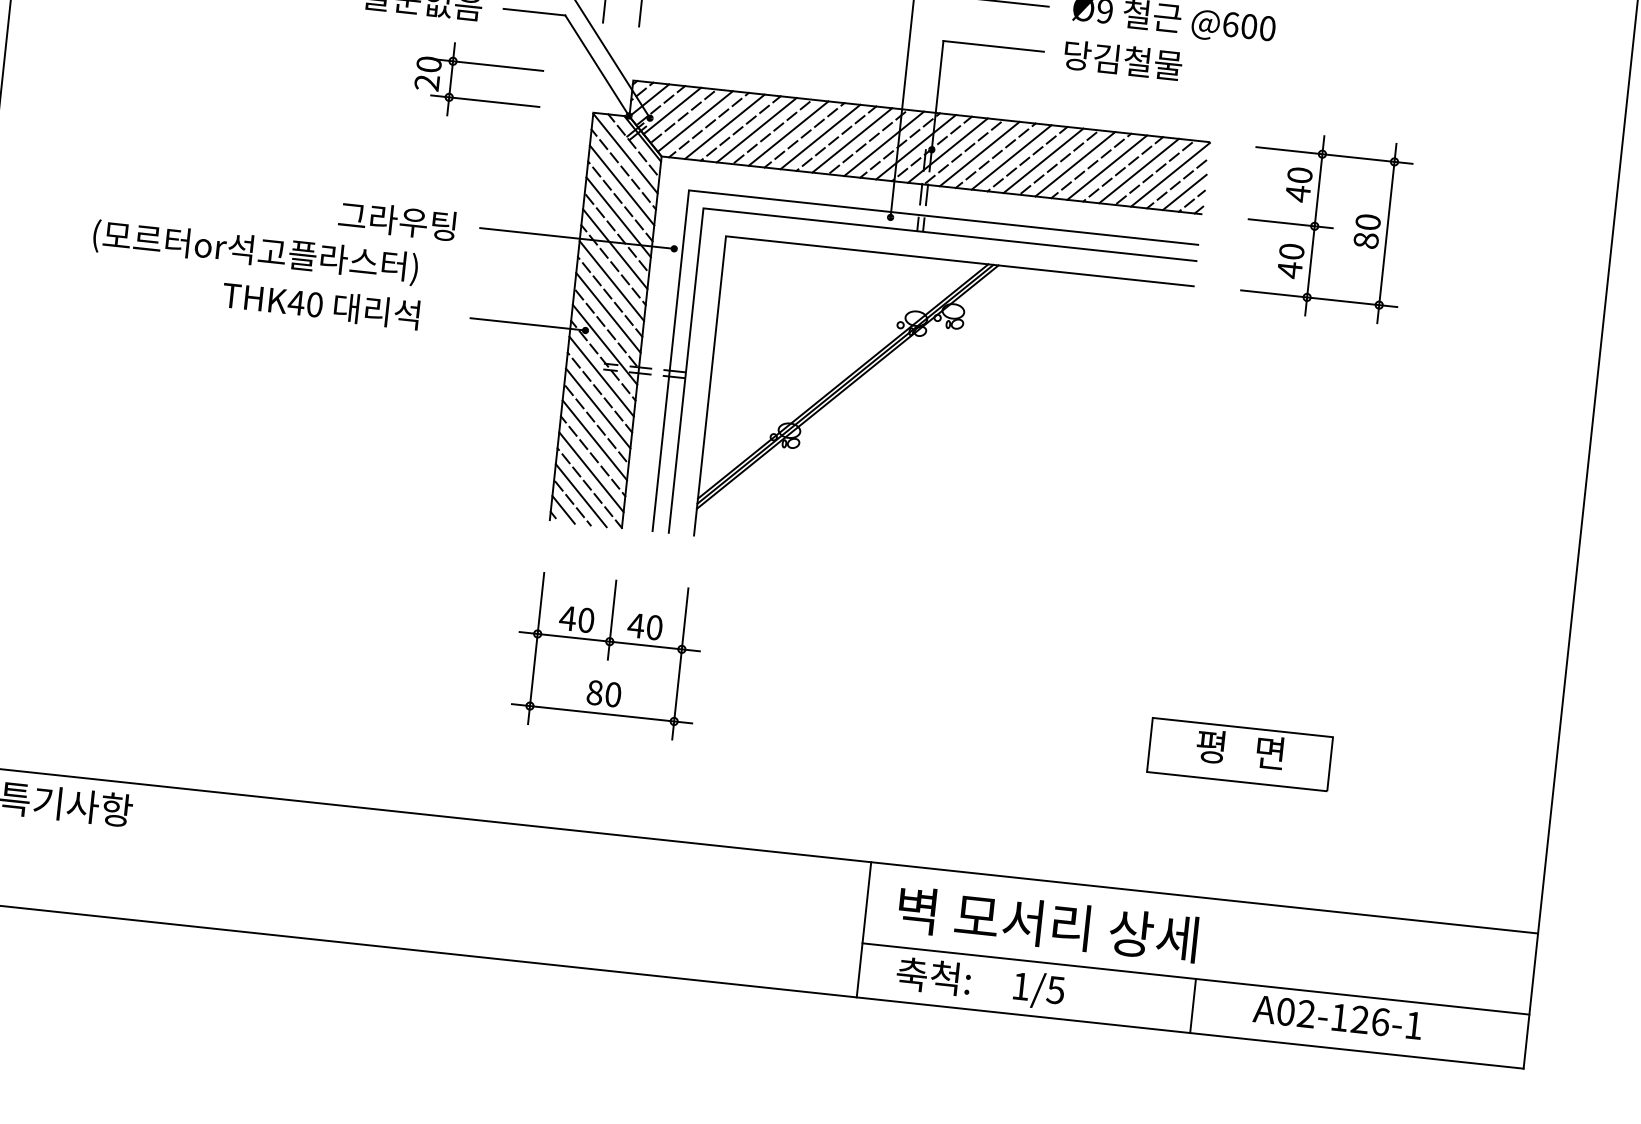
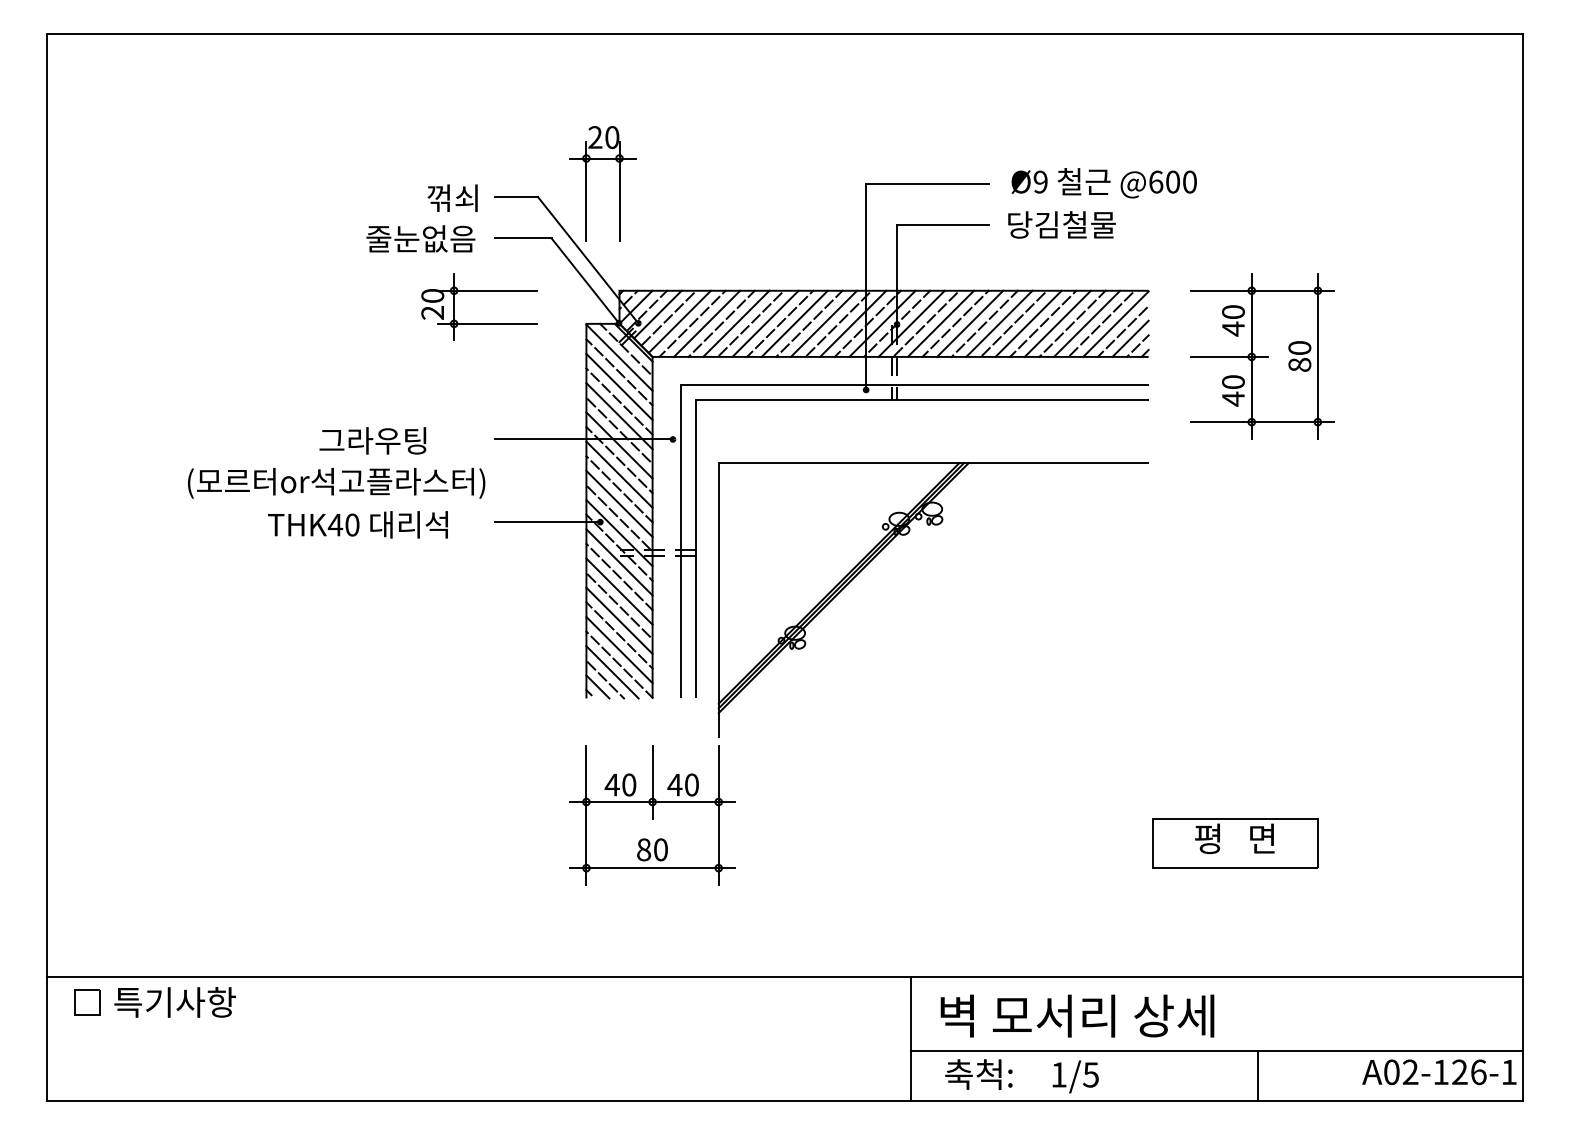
text: (396, 220) -> (372, 440), moved
text: (255, 252) -> (336, 483), moved
part: (921, 337) -> (905, 535), moved
line: (1192, 1005) -> (1257, 1075), moved
text: (1337, 1017) -> (1439, 1072), moved

